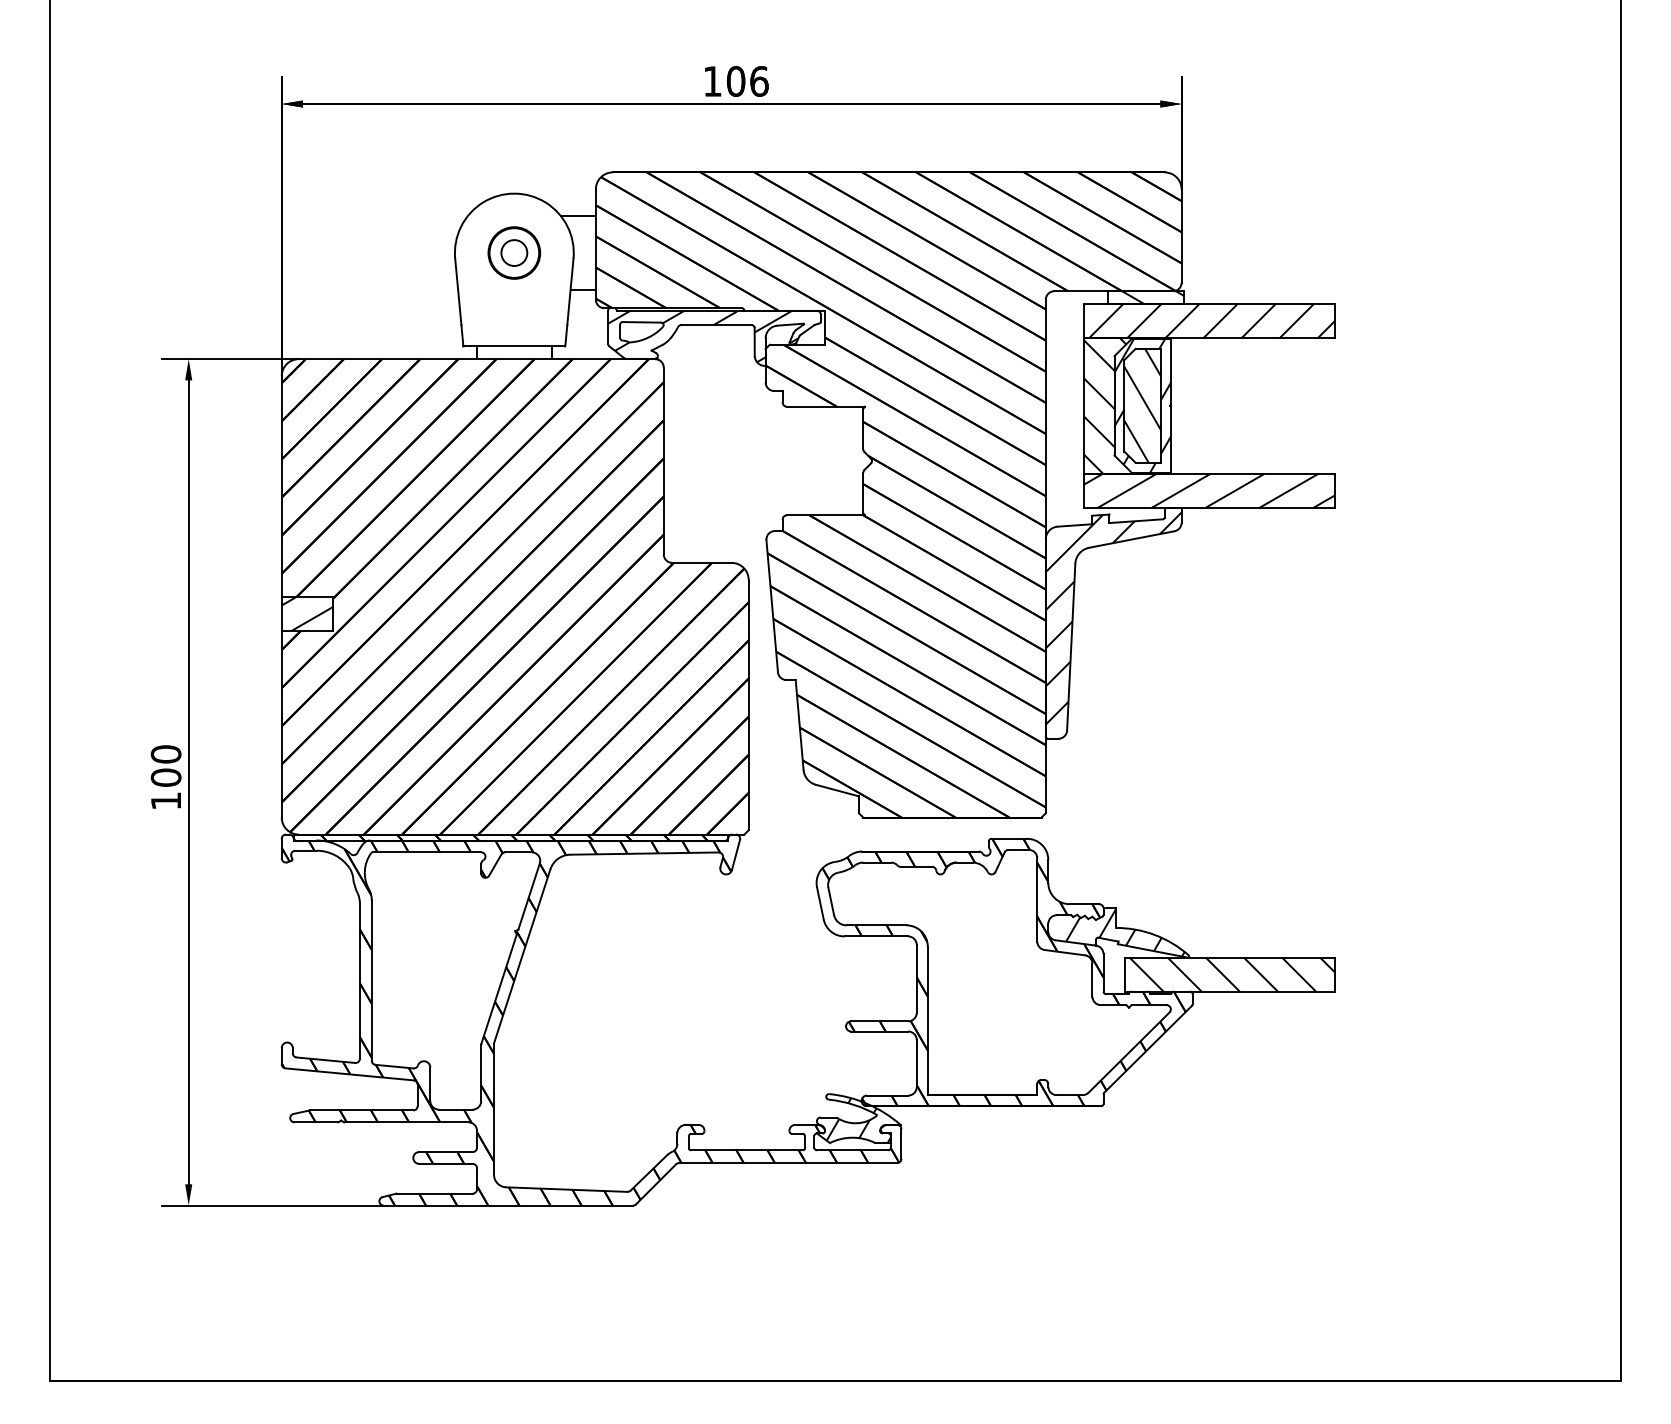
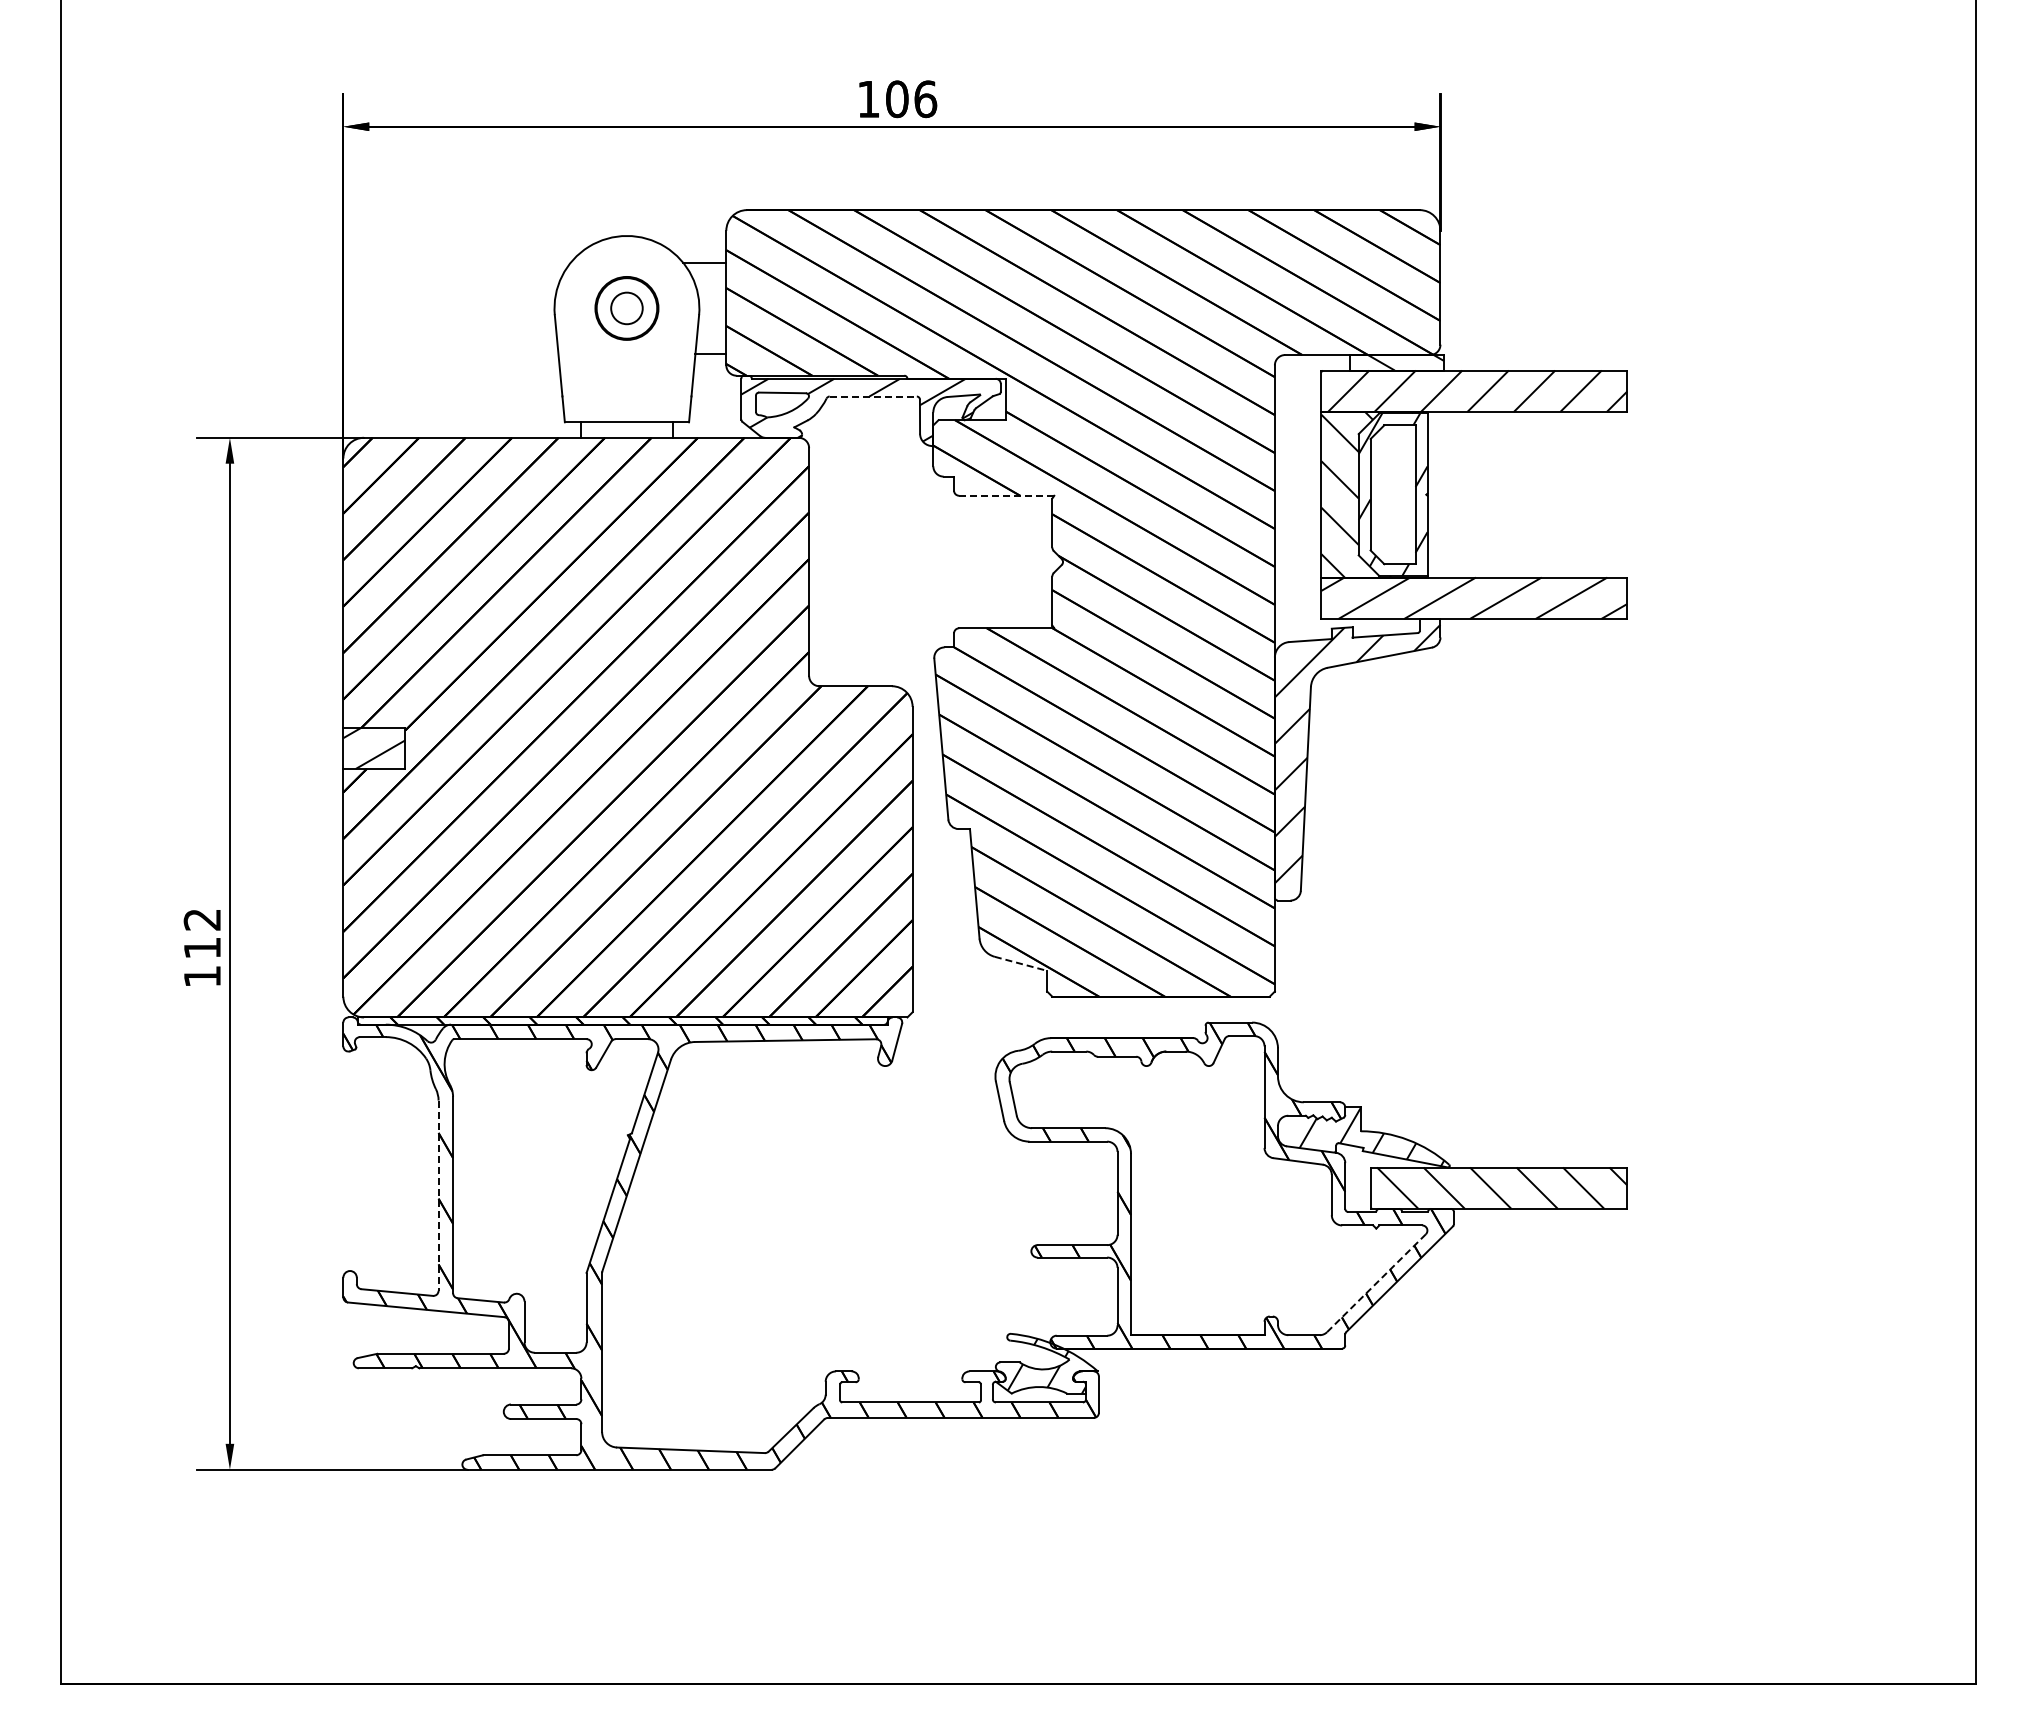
line: (716, 325) -> (873, 396), solid -> dashed
hatch: (1142, 405) -> (1392, 494), removed
line: (825, 406) -> (1006, 495), solid -> dashed
text: (166, 765) -> (202, 933), 100 -> 112
line: (837, 790) -> (1021, 963), solid -> dashed
line: (359, 981) -> (438, 1196), solid -> dashed
line: (1129, 1052) -> (1376, 1283), solid -> dashed

